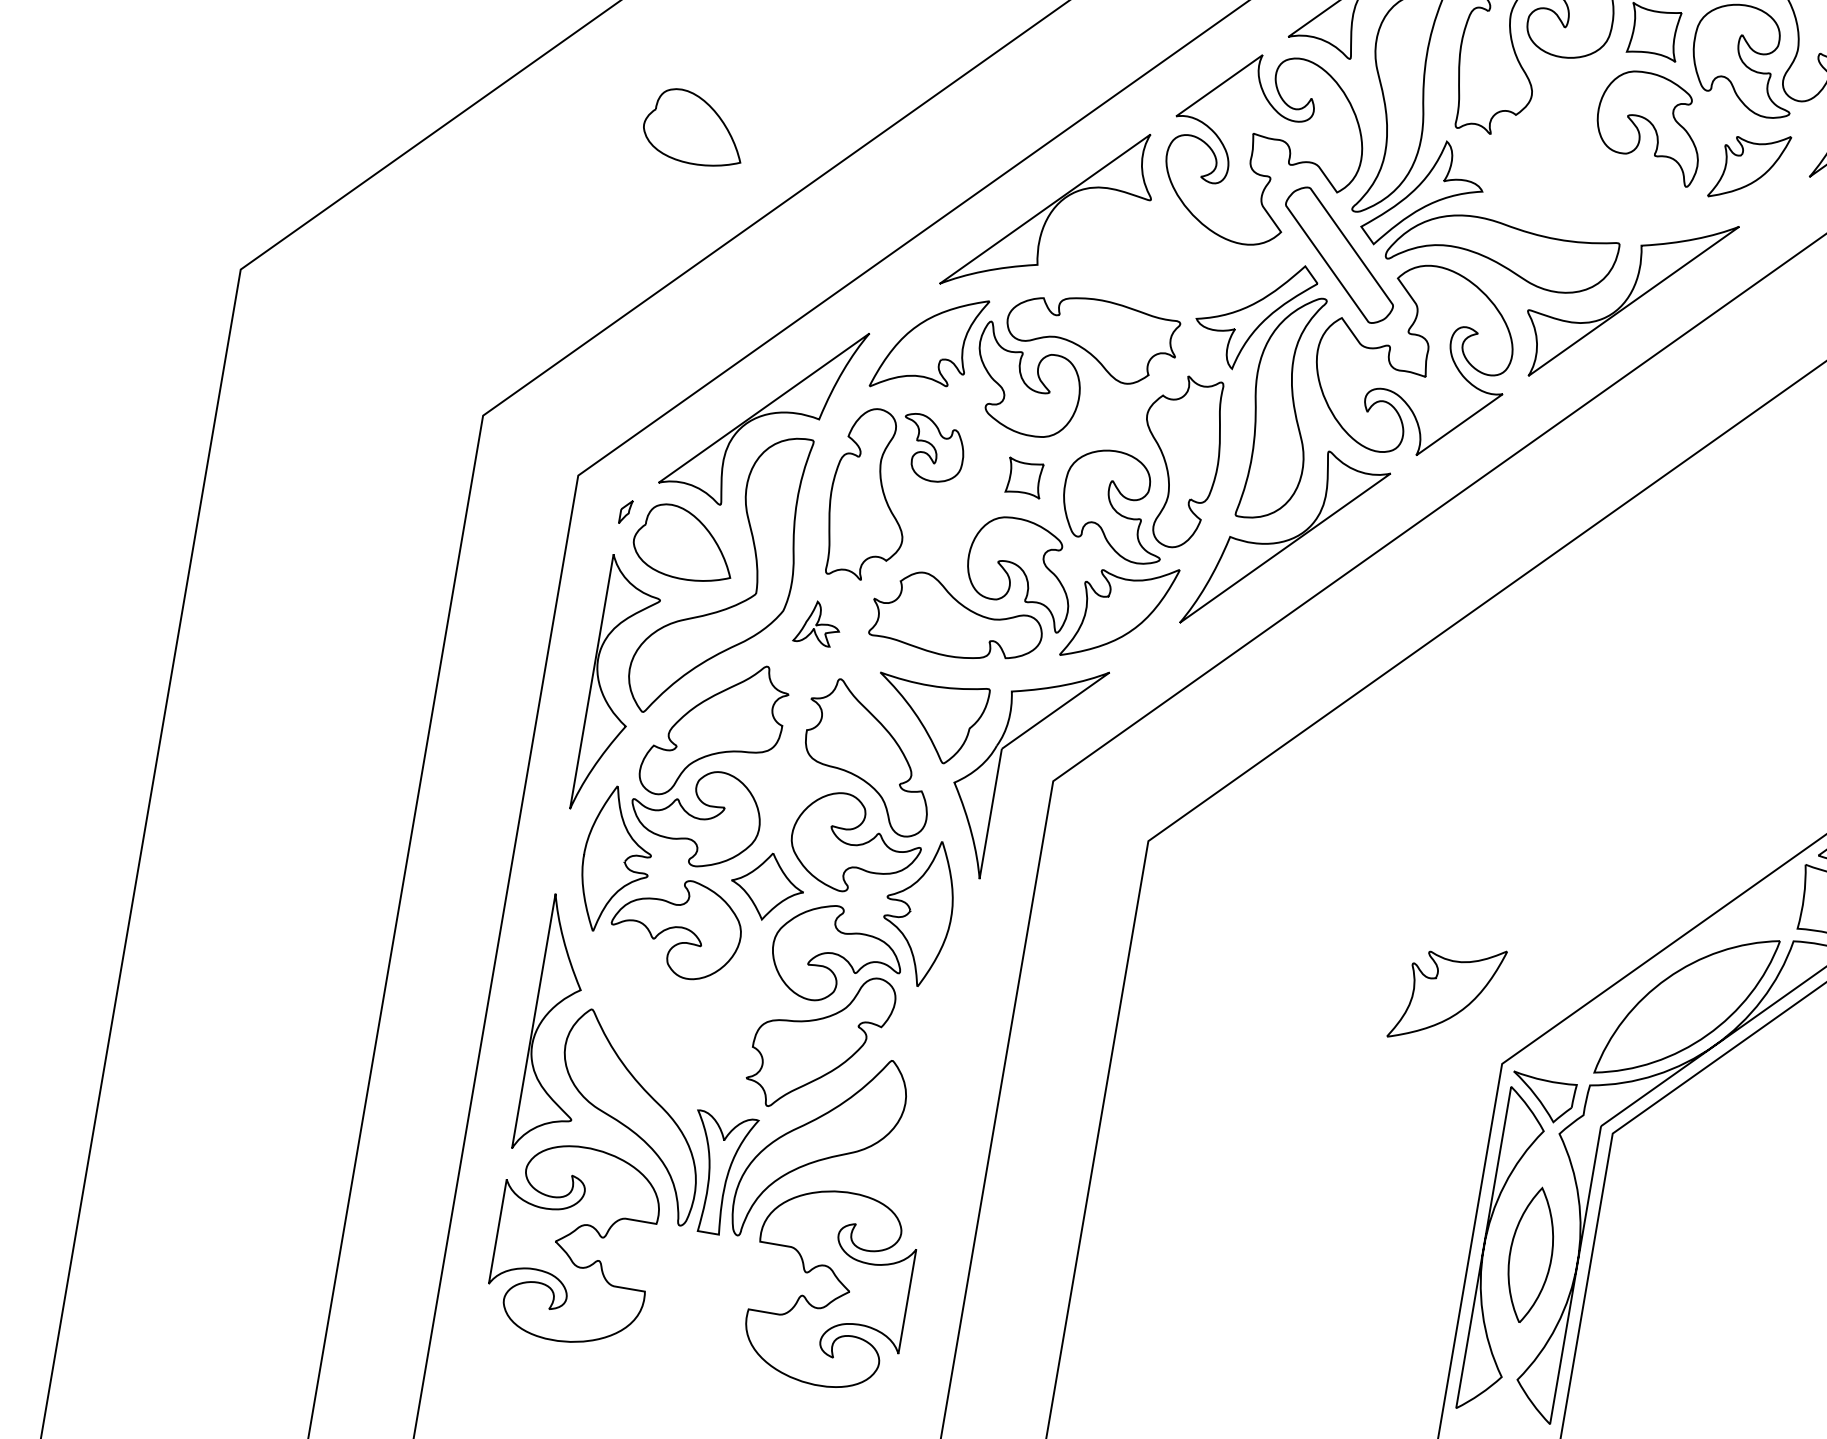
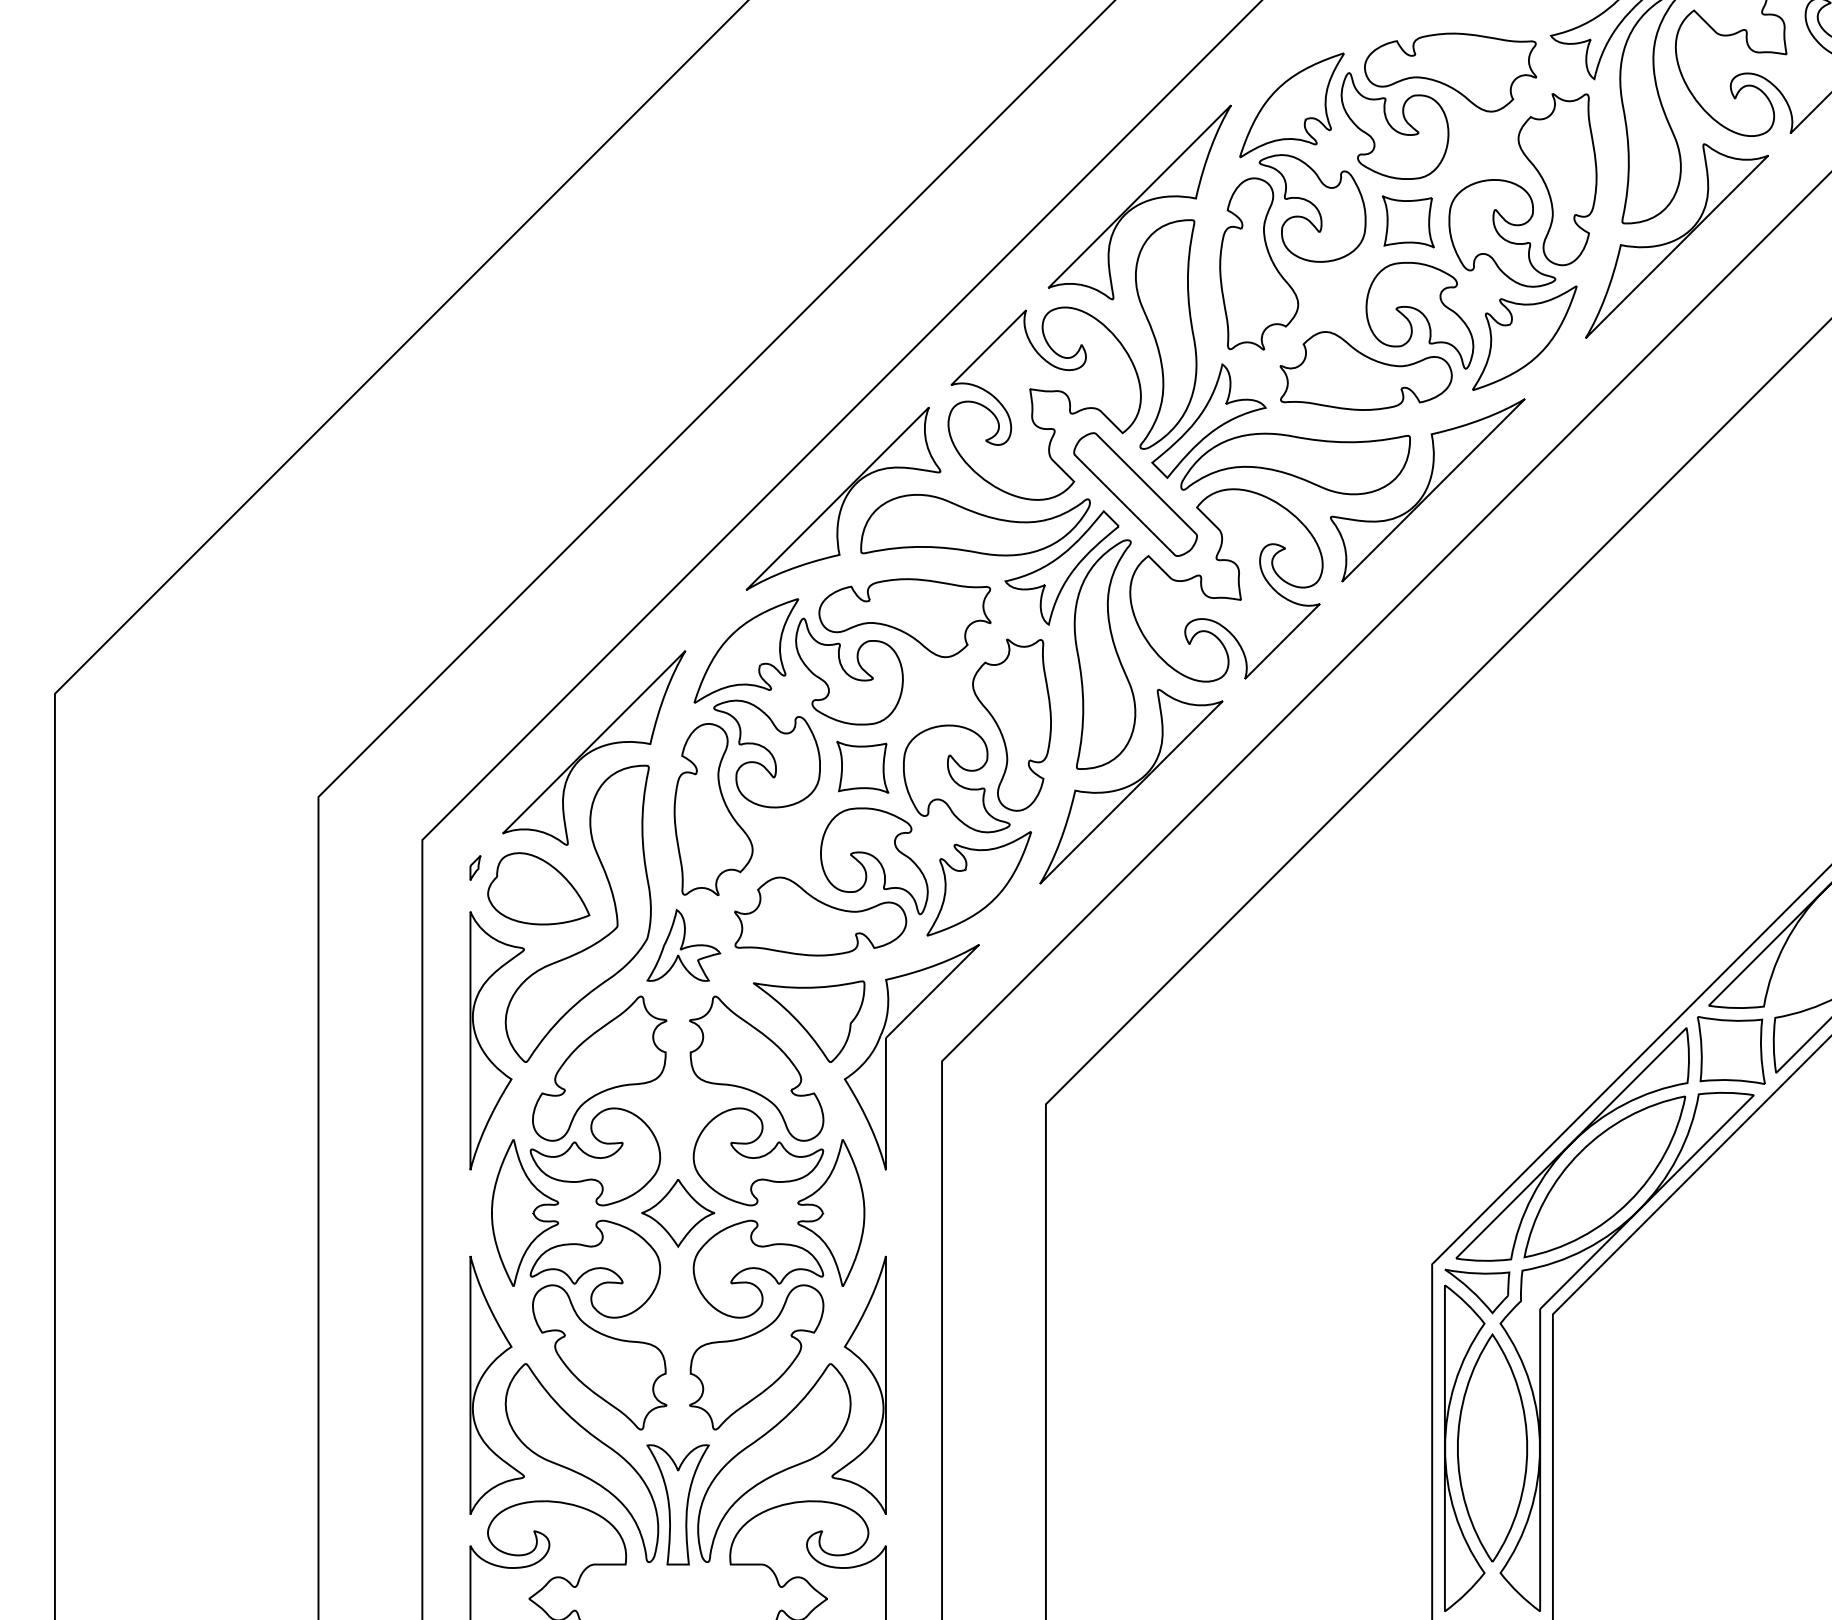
part: (694, 127) -> (478, 477), removed
part: (1749, 165) -> (1524, 337), size x1.43
part: (1587, 171) -> (1365, 370), added
part: (1176, 258) -> (975, 525), added
part: (932, 448) -> (766, 753), size x1.67
part: (1024, 477) -> (862, 766), size x1.43
part: (818, 622) -> (683, 944), size x1.67
part: (1660, 969) -> (1572, 1144), added
part: (1446, 993) -> (1365, 1204), removed
part: (665, 1015) -> (599, 1357), added
part: (930, 1078) -> (871, 1374), added
part: (1530, 1254) -> (1492, 1447), size x1.67

